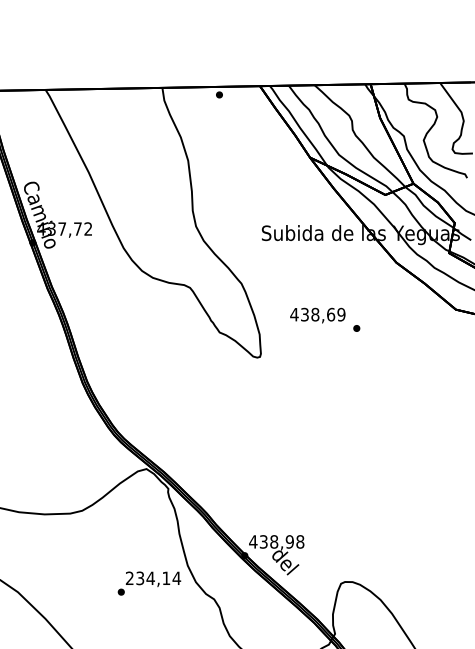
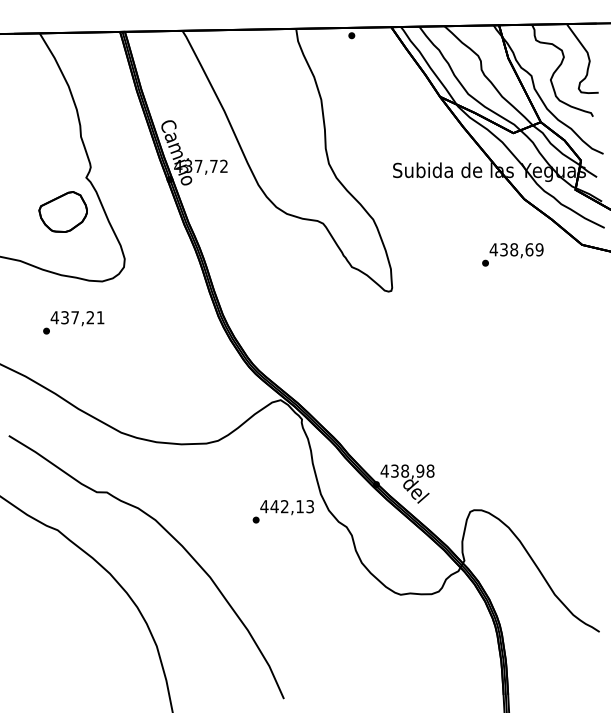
text: (317, 315) -> (516, 250), moved
text: (153, 578) -> (287, 506), 234,14 -> 442,13

